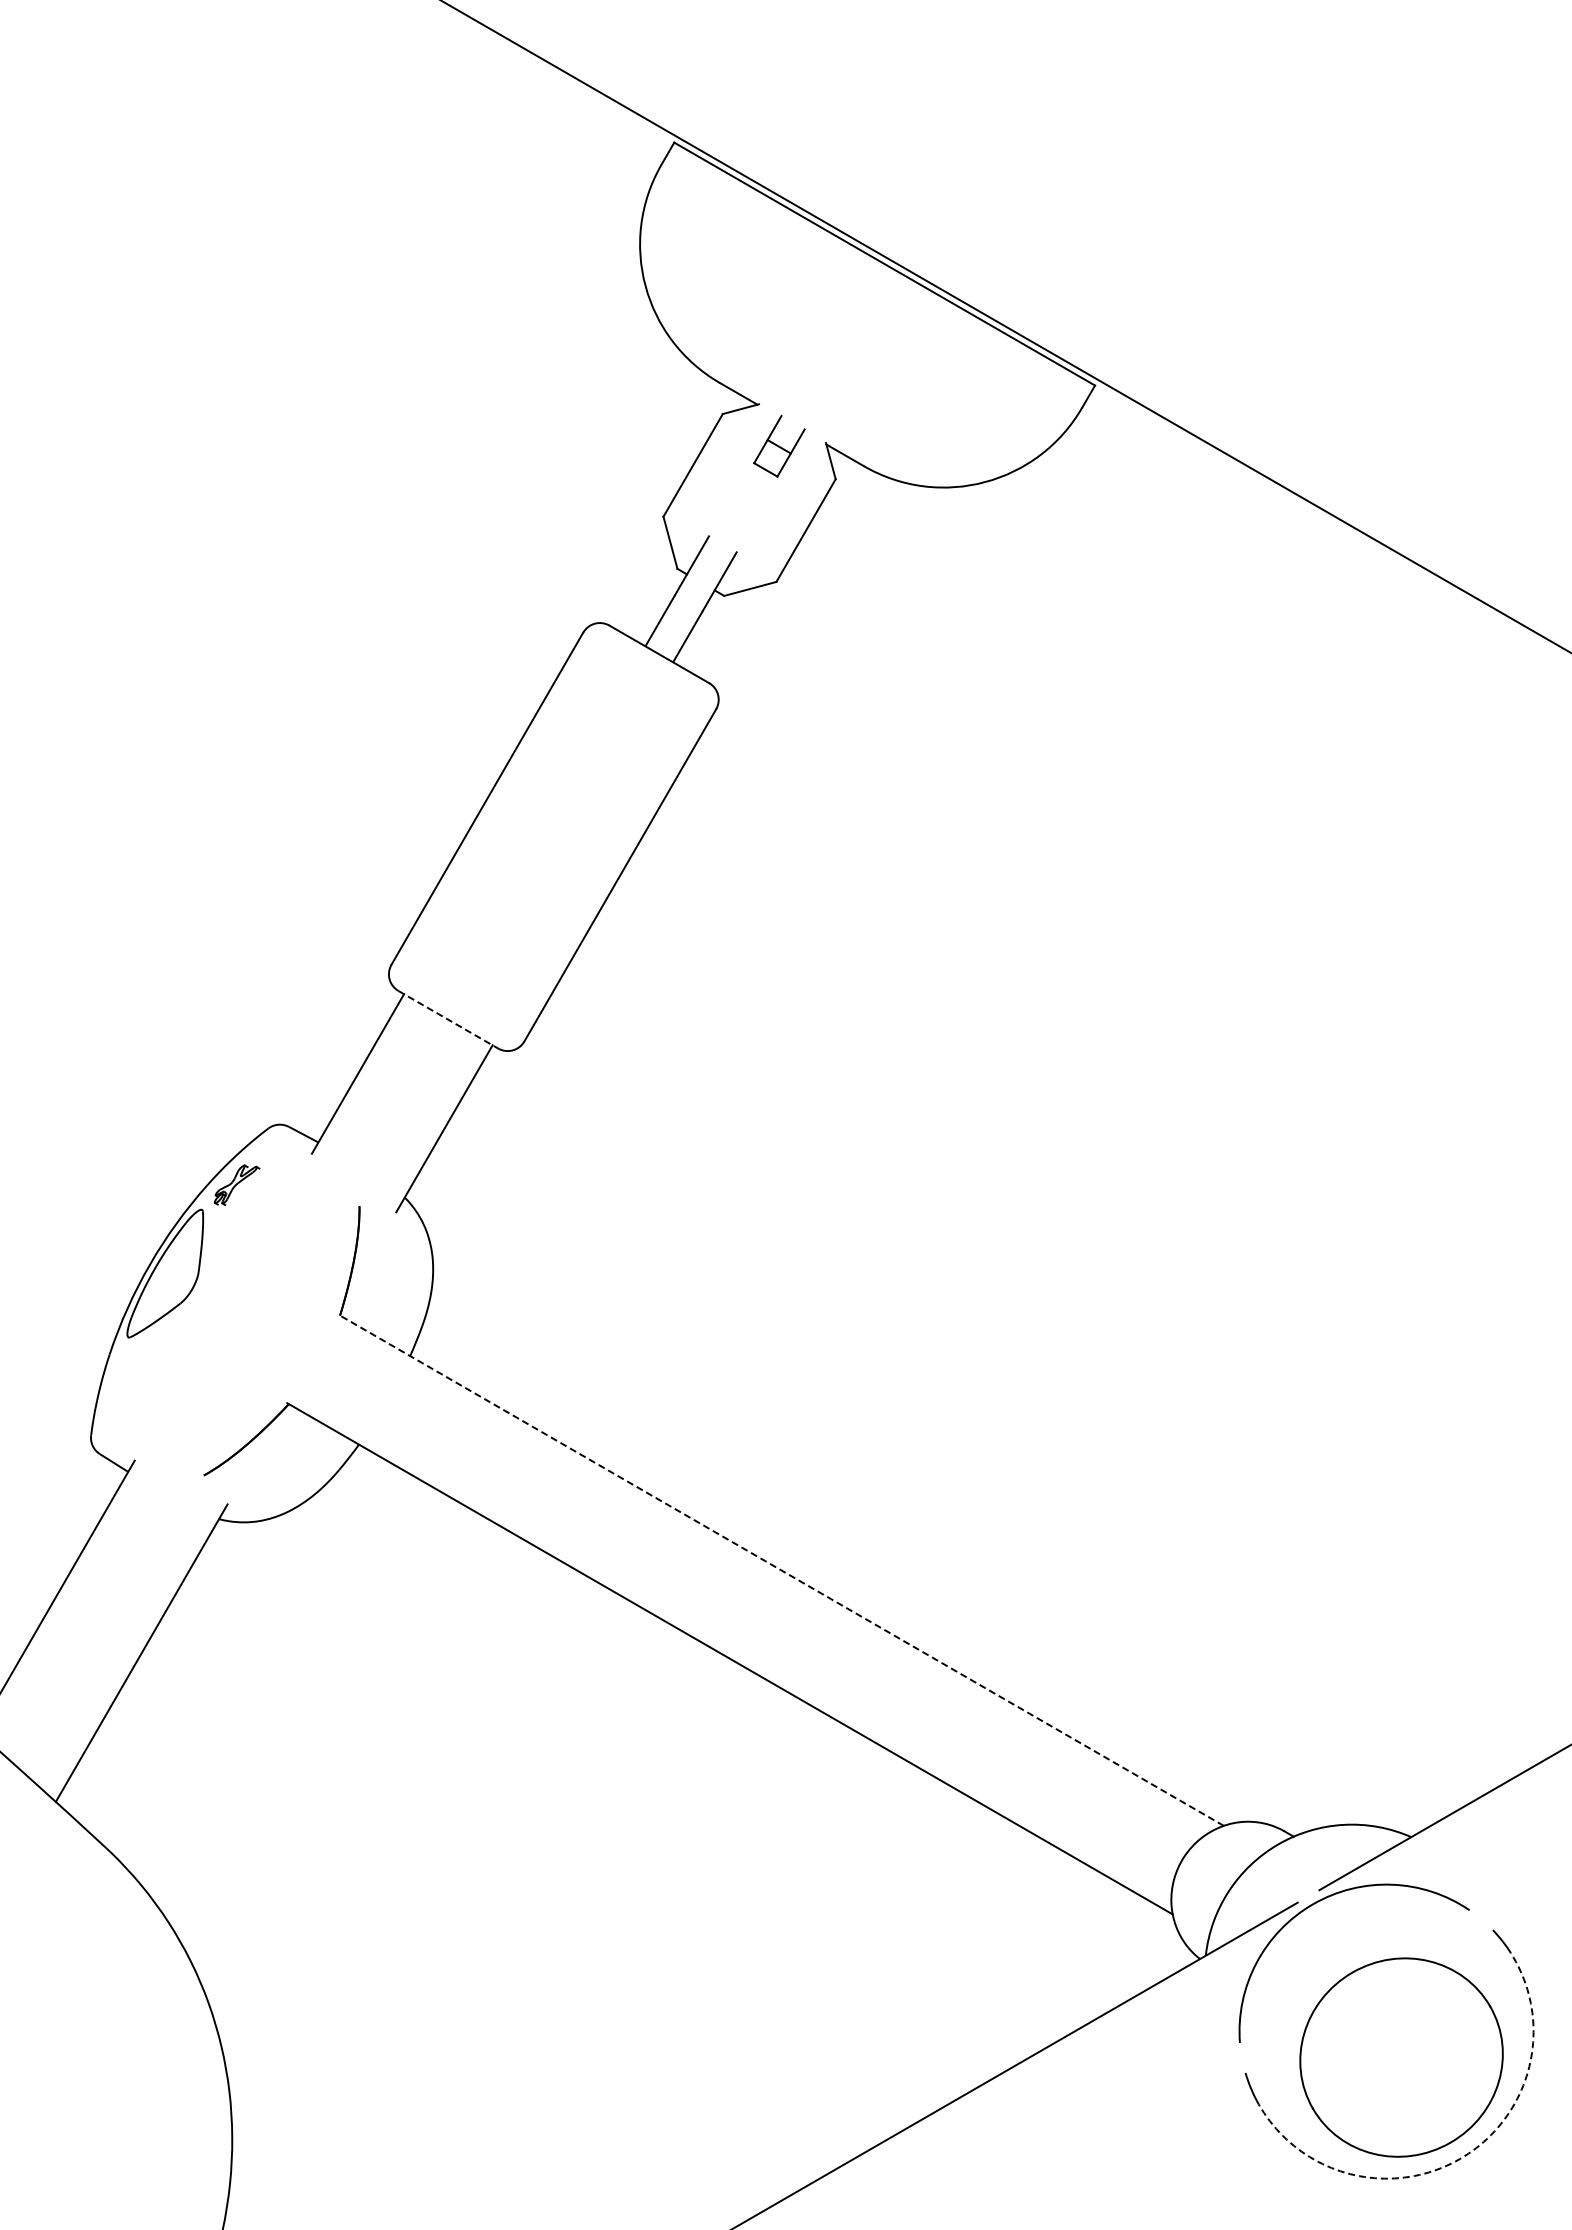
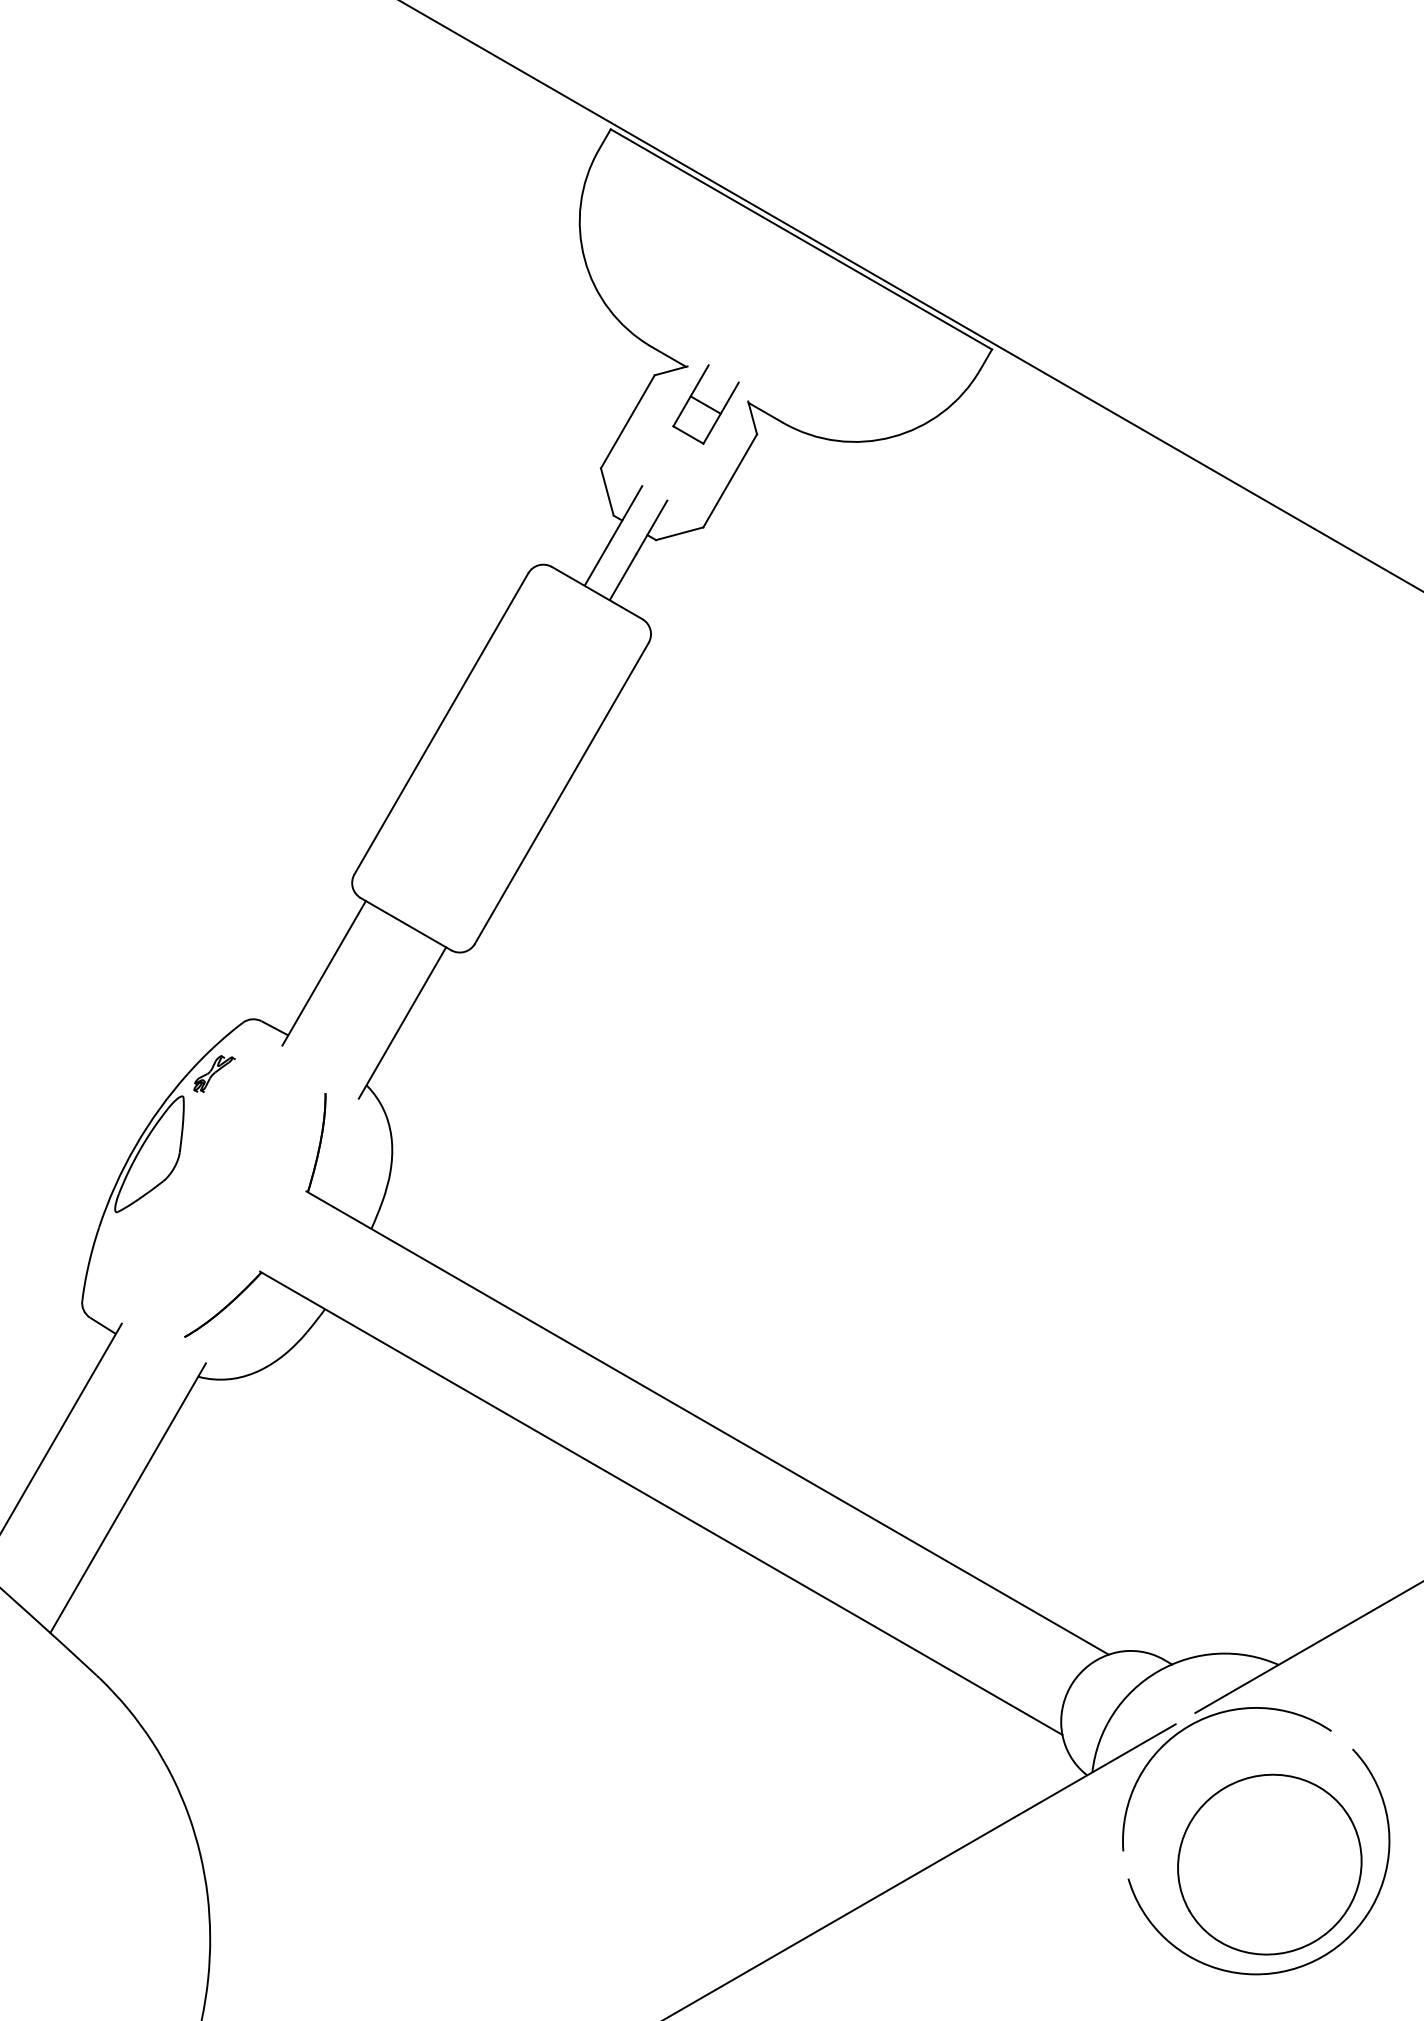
part: (779, 446) -> (706, 404), size x1.43
line: (448, 1019) -> (406, 923), dashed -> solid
line: (780, 1570) -> (707, 1423), dashed -> solid
arc: (1460, 2158) -> (1323, 1956), dashed -> solid

